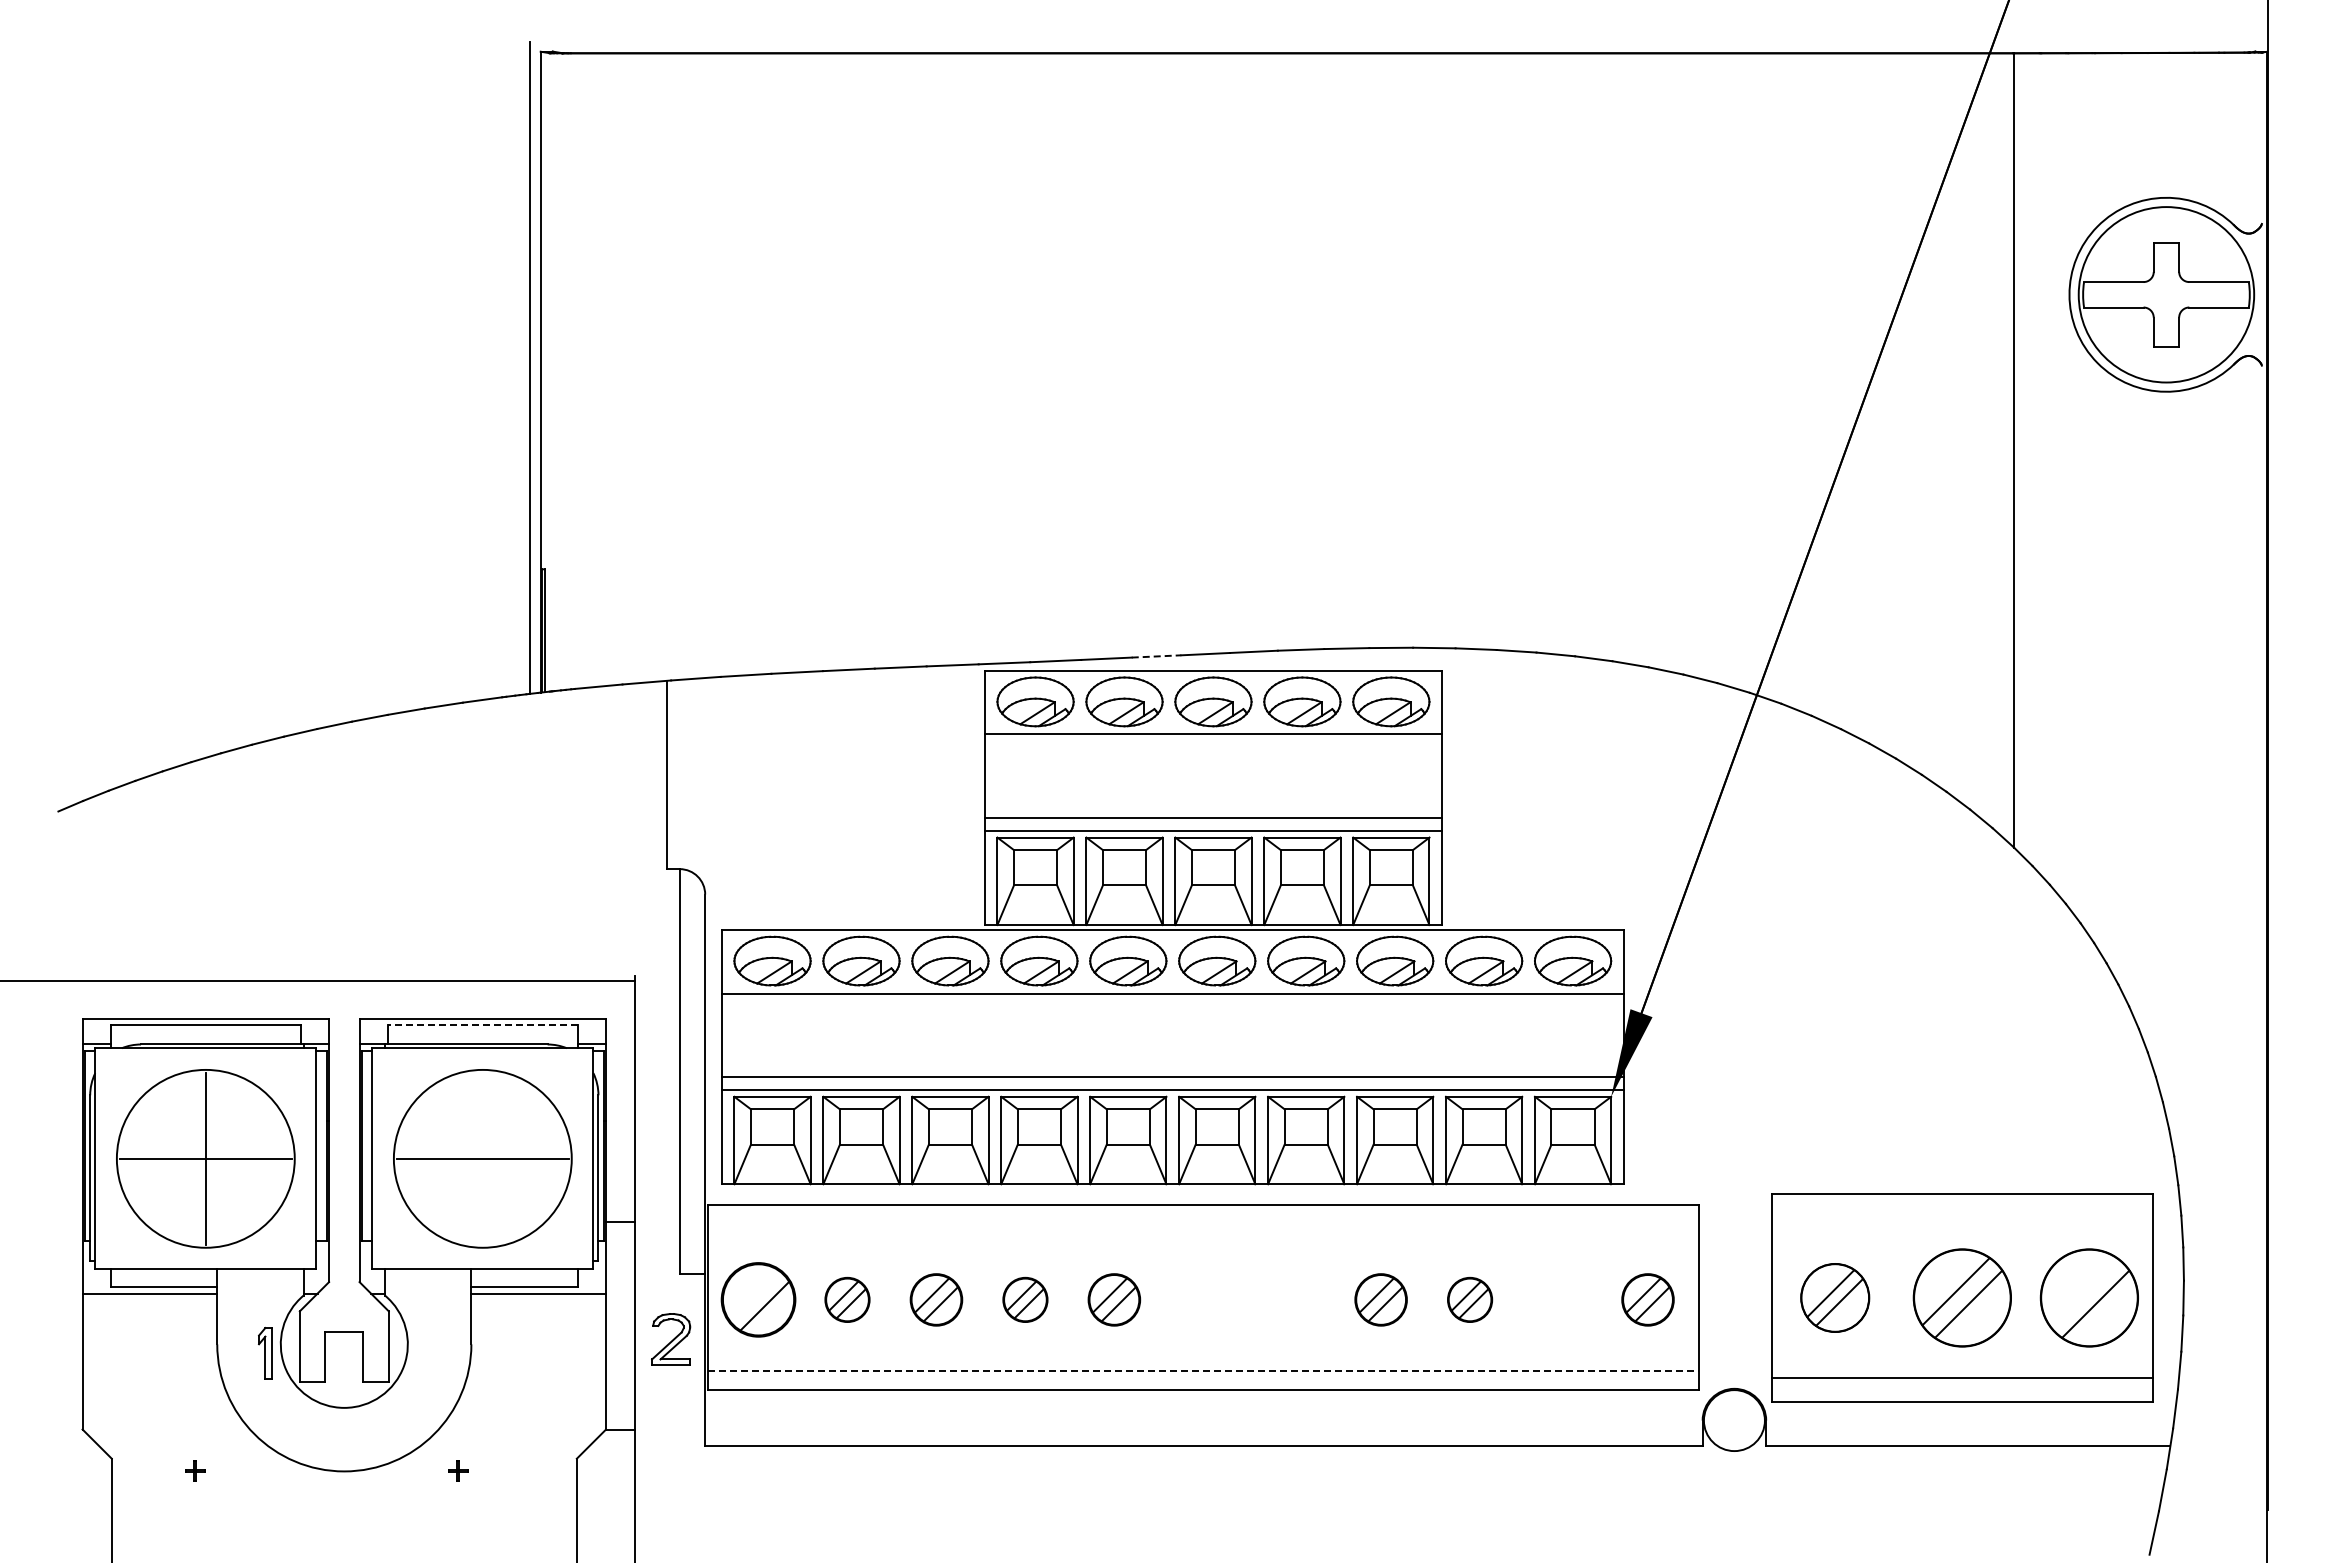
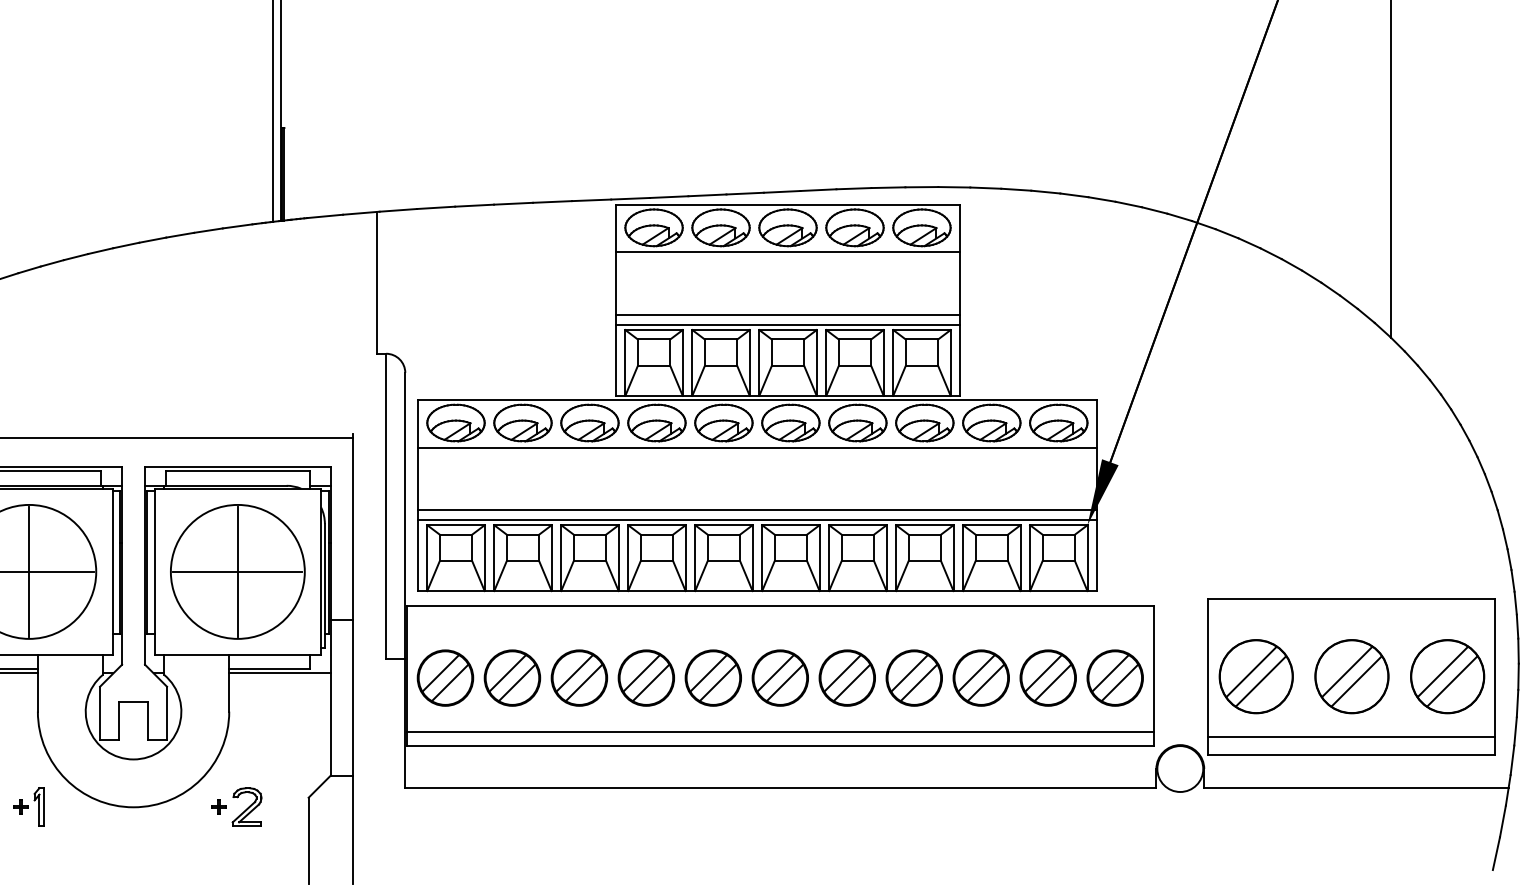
line: (1156, 656) -> (745, 193), dashed -> solid
line: (482, 1025) -> (237, 471), dashed -> solid
line: (482, 1158) -> (237, 571), added
line: (2082, 1291) -> (1442, 671), added
line: (751, 1293) -> (440, 673), added
part: (1834, 1297) -> (1255, 676), size x1.43
part: (847, 1299) -> (512, 677), size x1.67
part: (936, 1299) -> (579, 677), size x1.43
part: (1025, 1299) -> (646, 677), size x1.67
part: (1114, 1299) -> (713, 677), size x1.43
part: (1202, 1299) -> (779, 677), added
part: (1291, 1299) -> (846, 677), added
part: (1380, 1299) -> (913, 677), size x1.43
part: (1469, 1299) -> (980, 677), size x1.67
part: (1558, 1299) -> (1047, 677), added
part: (1647, 1299) -> (1114, 677), size x1.43
part: (671, 1339) -> (247, 807), moved
part: (265, 1353) -> (39, 807), moved
line: (1203, 1371) -> (780, 732), dashed -> solid

